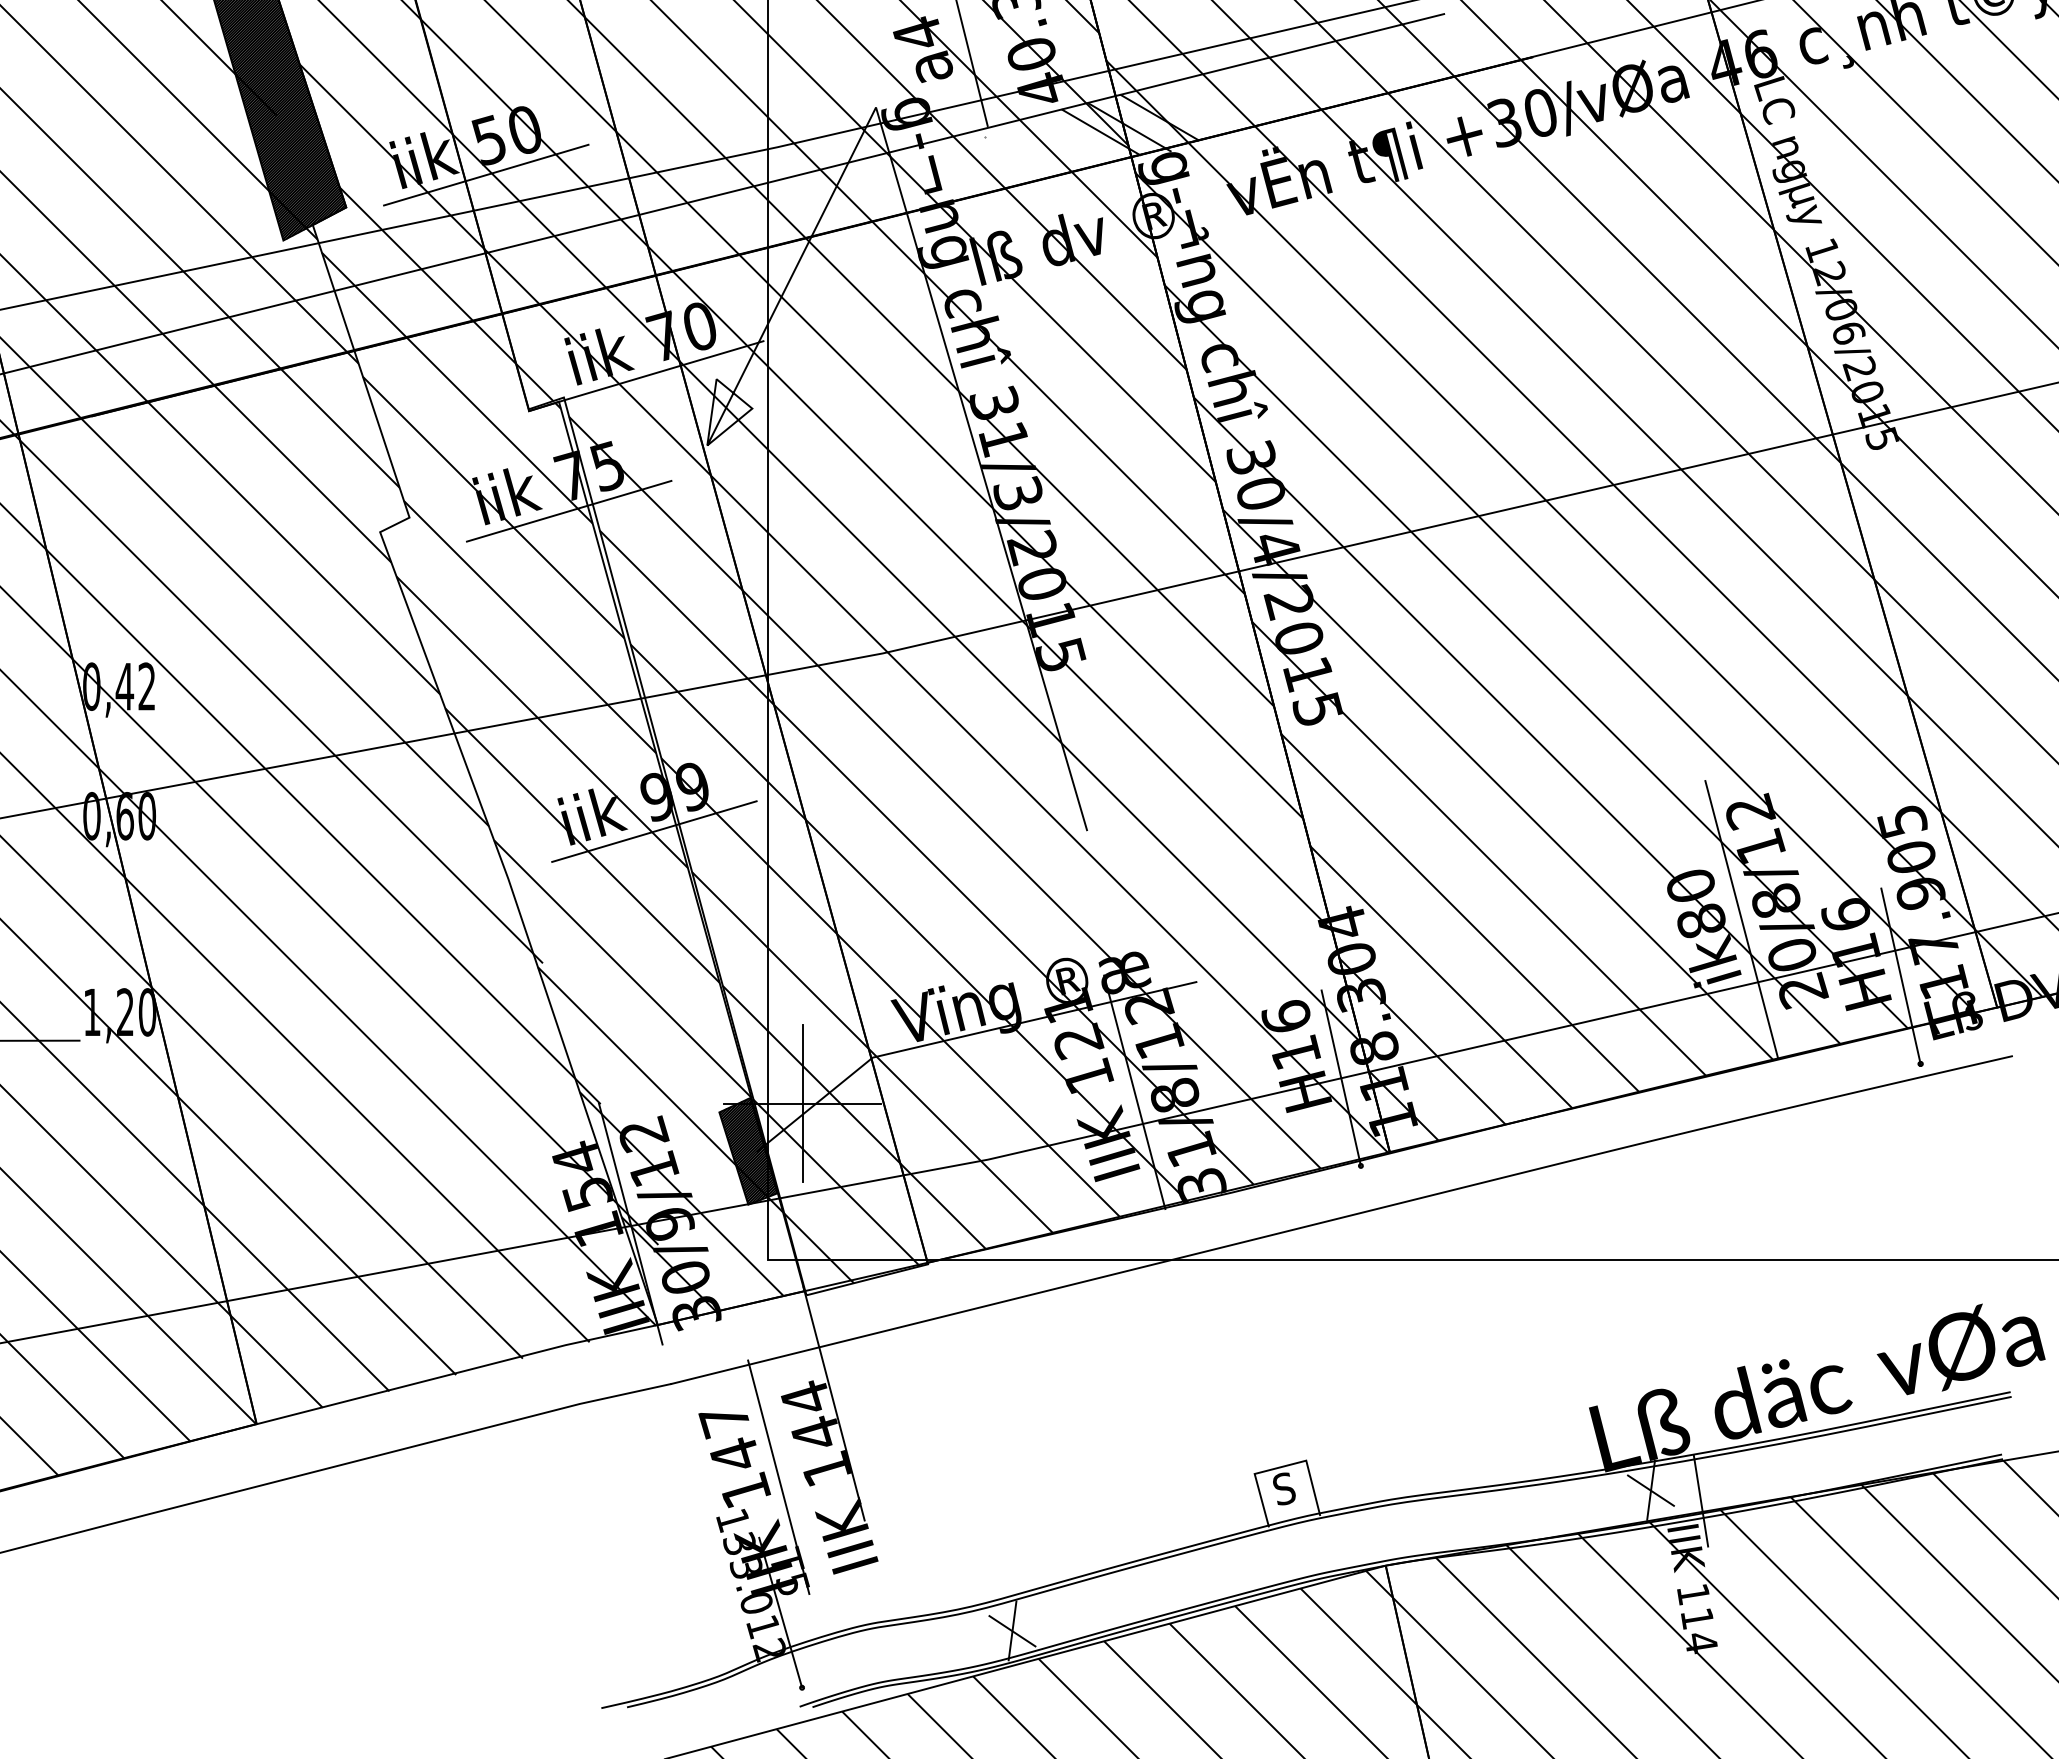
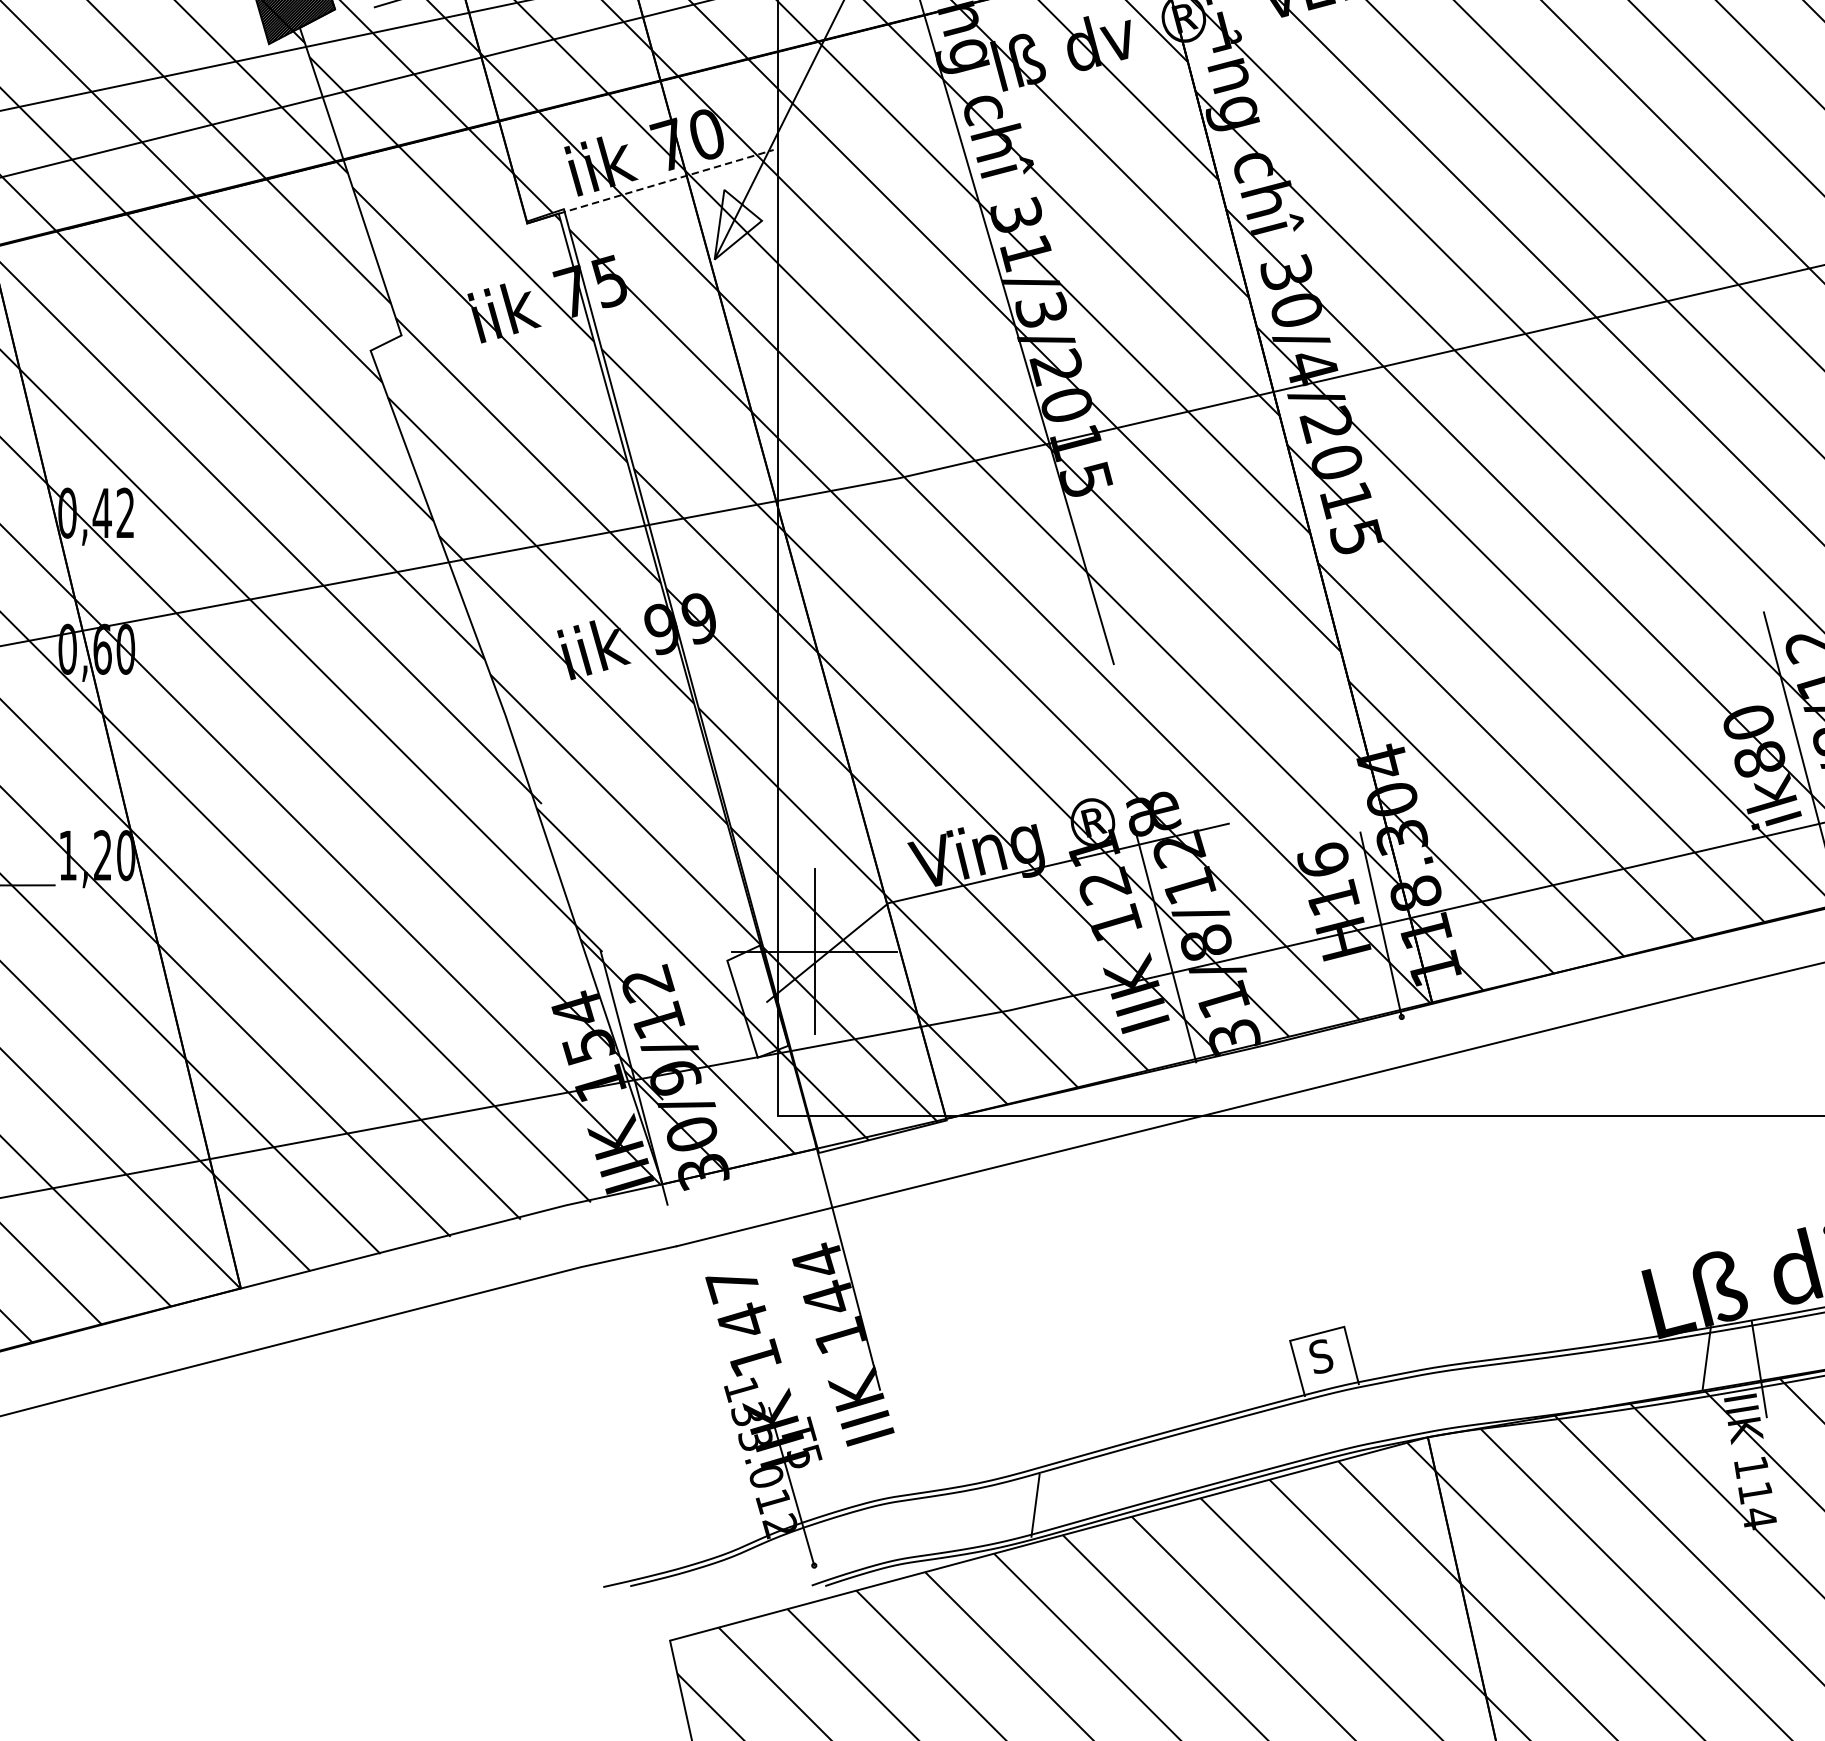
line: (661, 371) -> (666, 181), solid -> dashed
line: (568, 510) -> (568, 327), removed
line: (654, 831) -> (659, 665), removed
hatch: (748, 1151) -> (757, 1001), removed
line: (778, 1477) -> (789, 1344), removed
line: (1650, 1490) -> (1706, 1358), removed
line: (1012, 1631) -> (1035, 1506), removed

